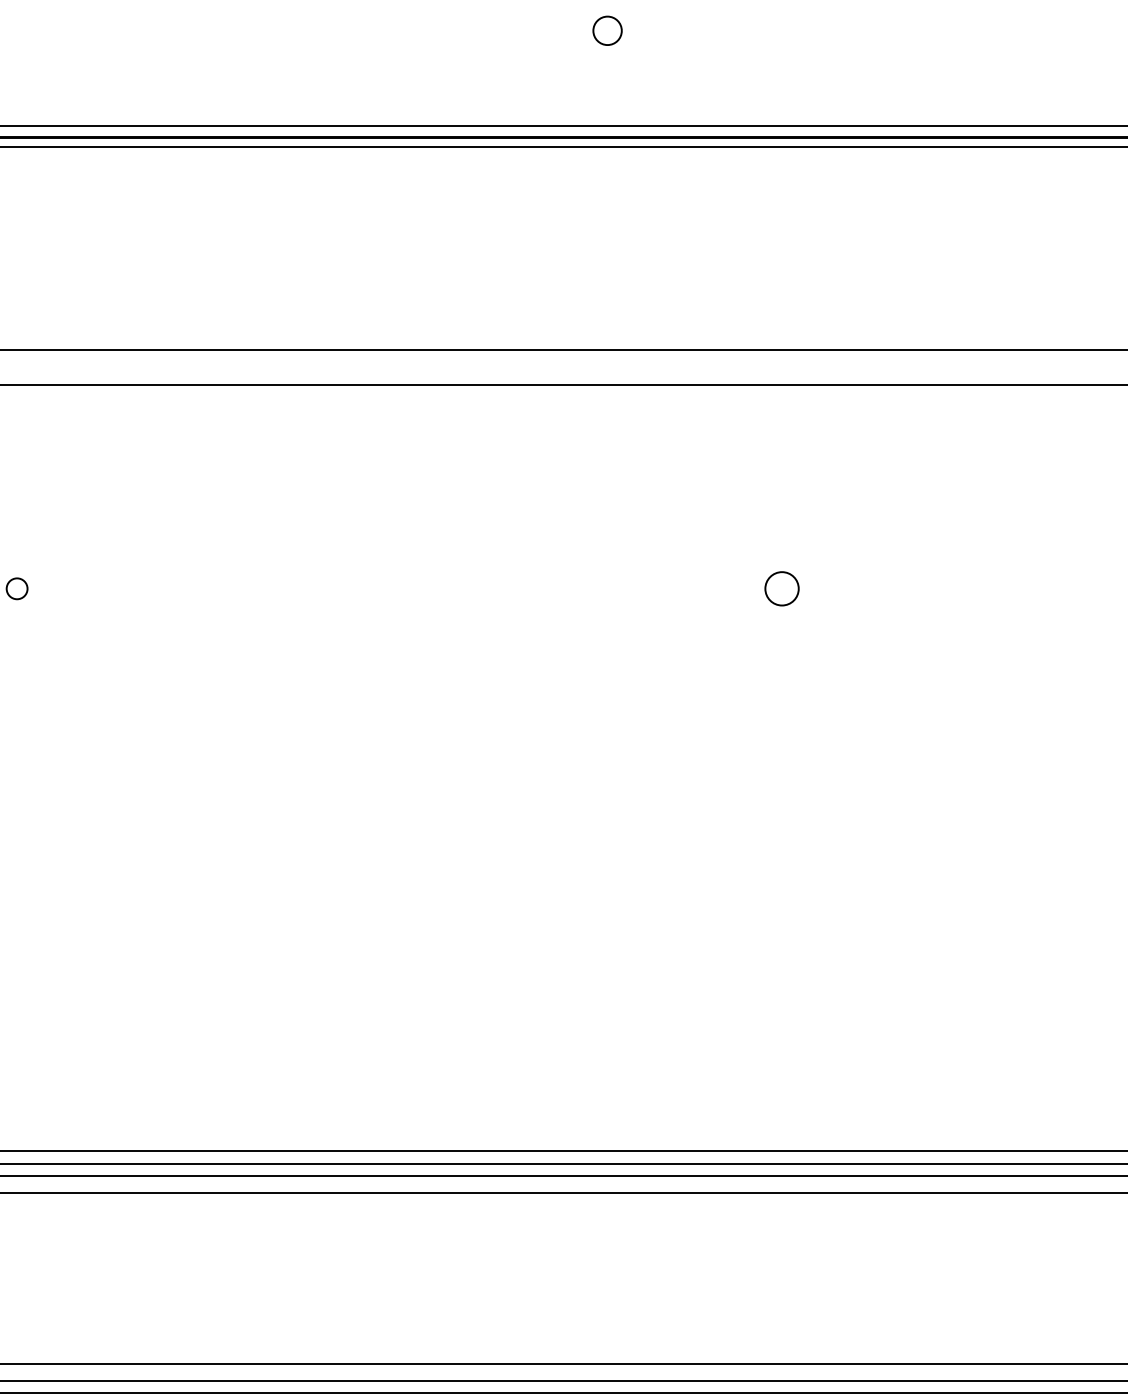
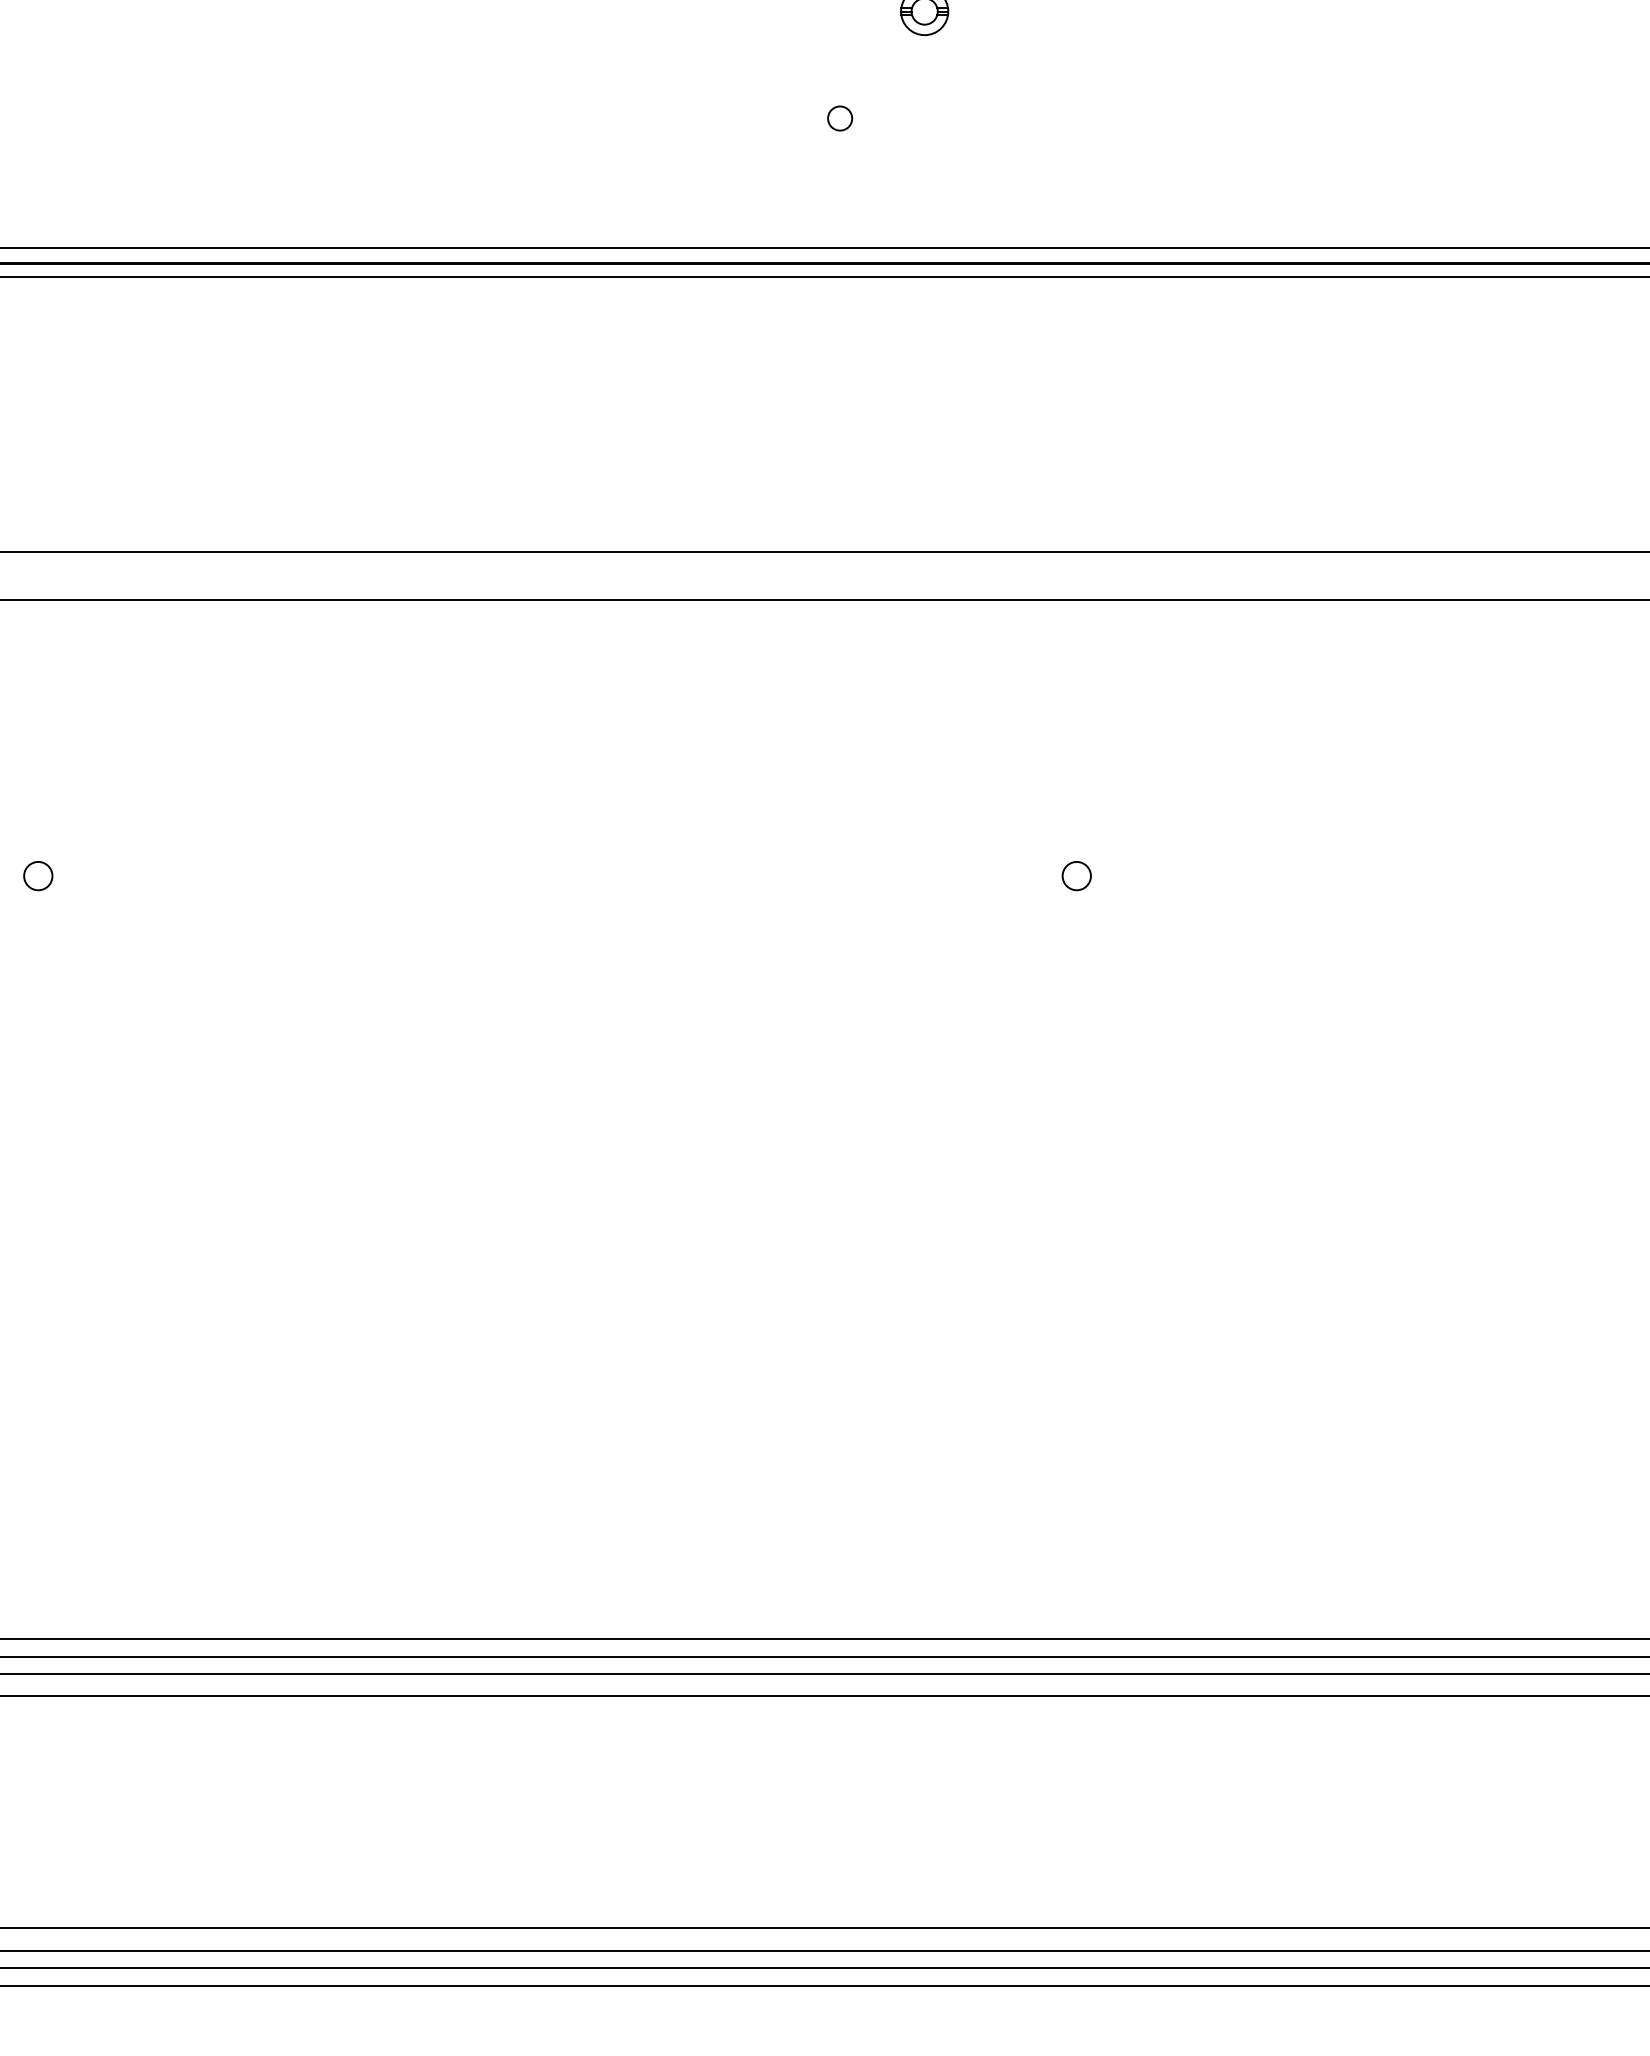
circle: (608, 30) -> (840, 118), size x0.62
circle: (781, 588) -> (1076, 875), size x0.62

